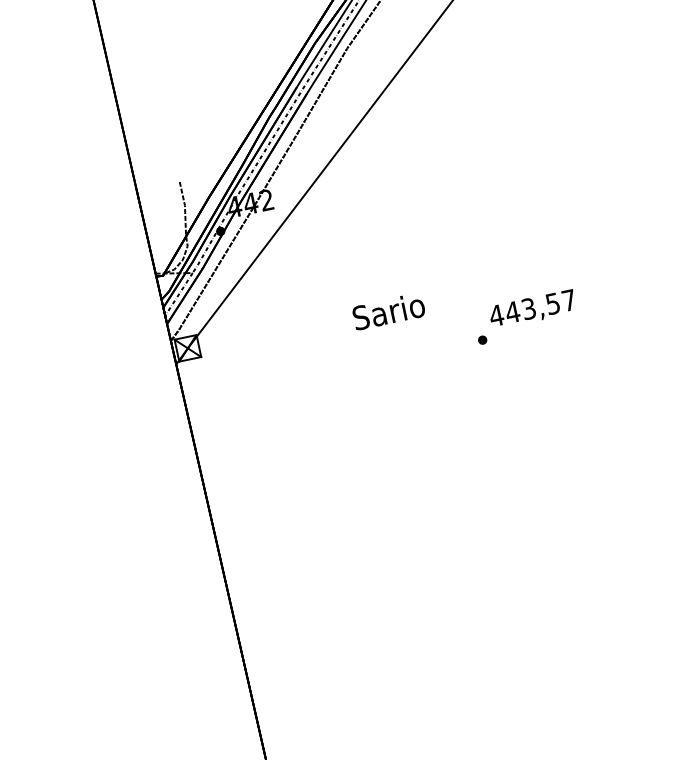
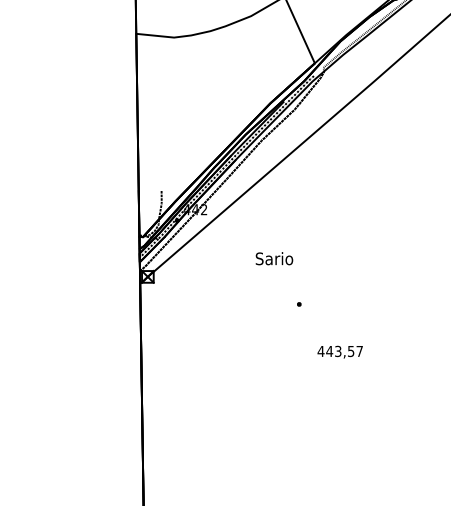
text: (531, 308) -> (339, 351), moved
text: (388, 311) -> (274, 258), moved

